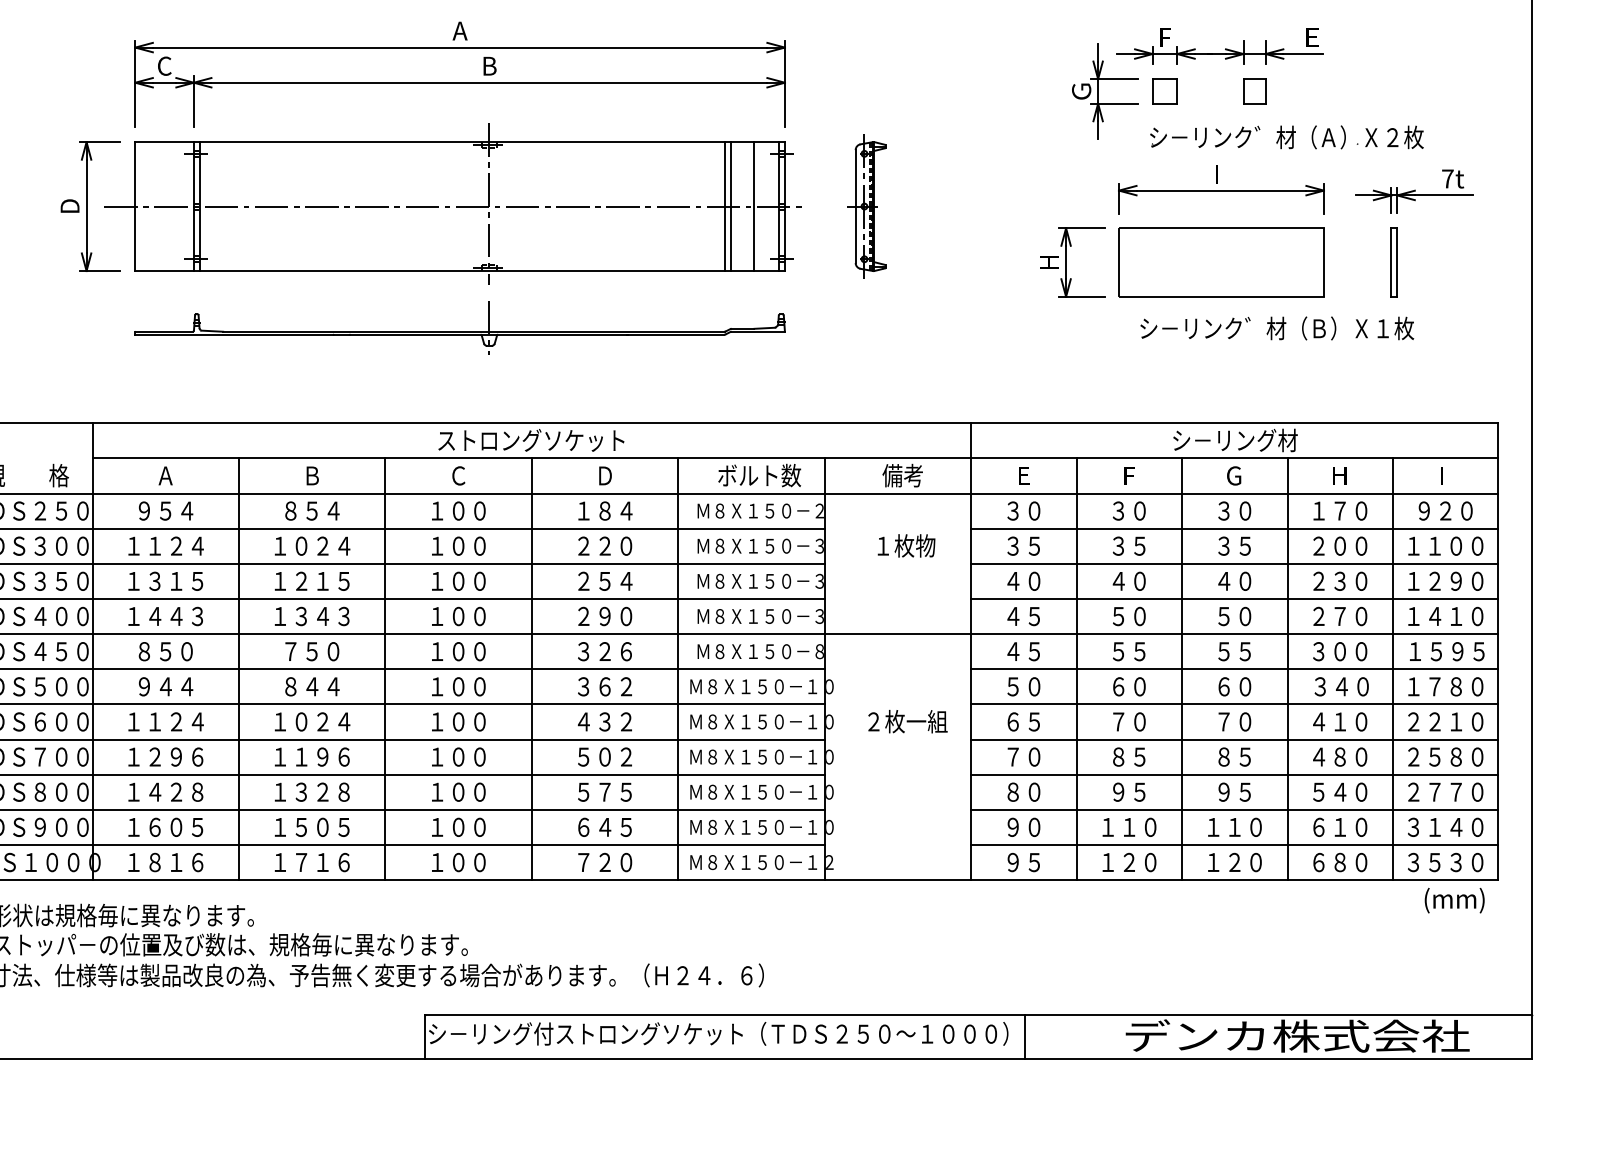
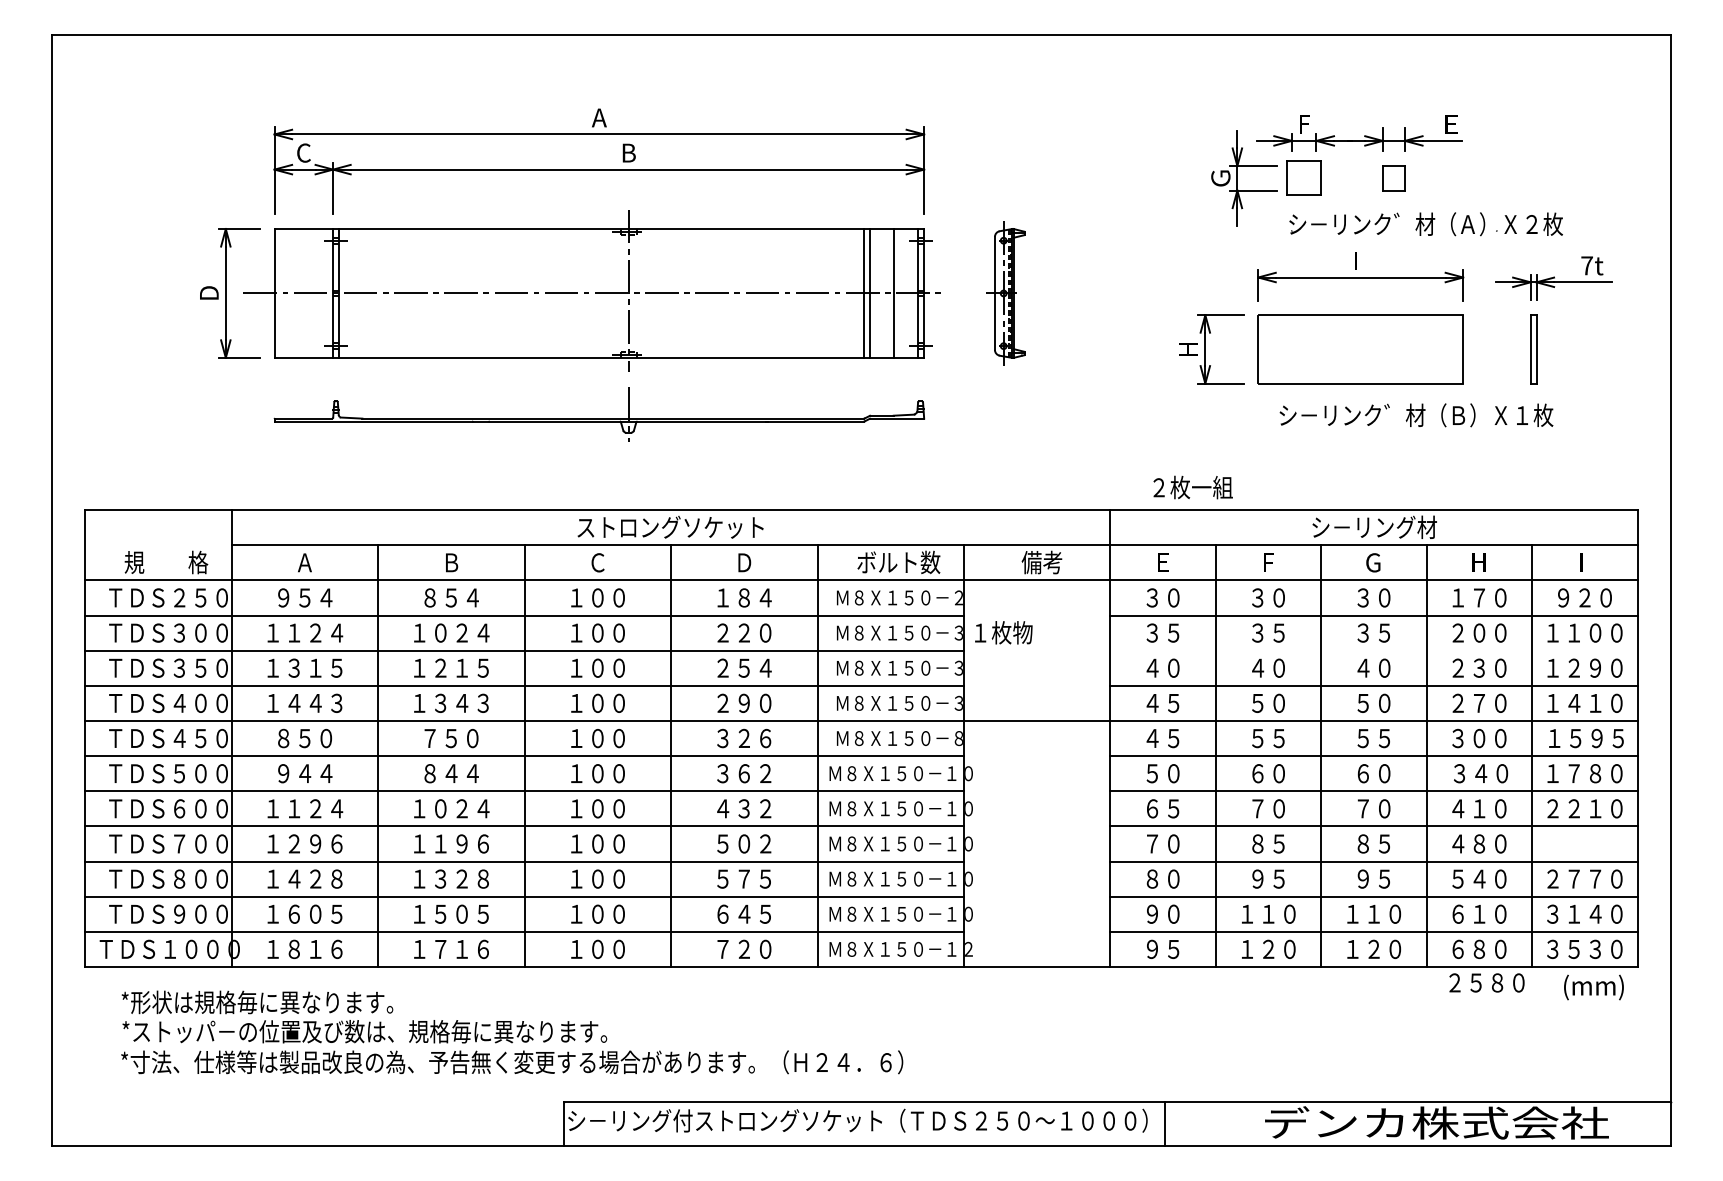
part: (1164, 91) -> (1303, 178), size x1.4
text: (906, 545) -> (1003, 632), moved
line: (1234, 563) -> (1373, 650), removed
text: (907, 721) -> (1192, 487), moved
text: (1445, 756) -> (1486, 982), moved

